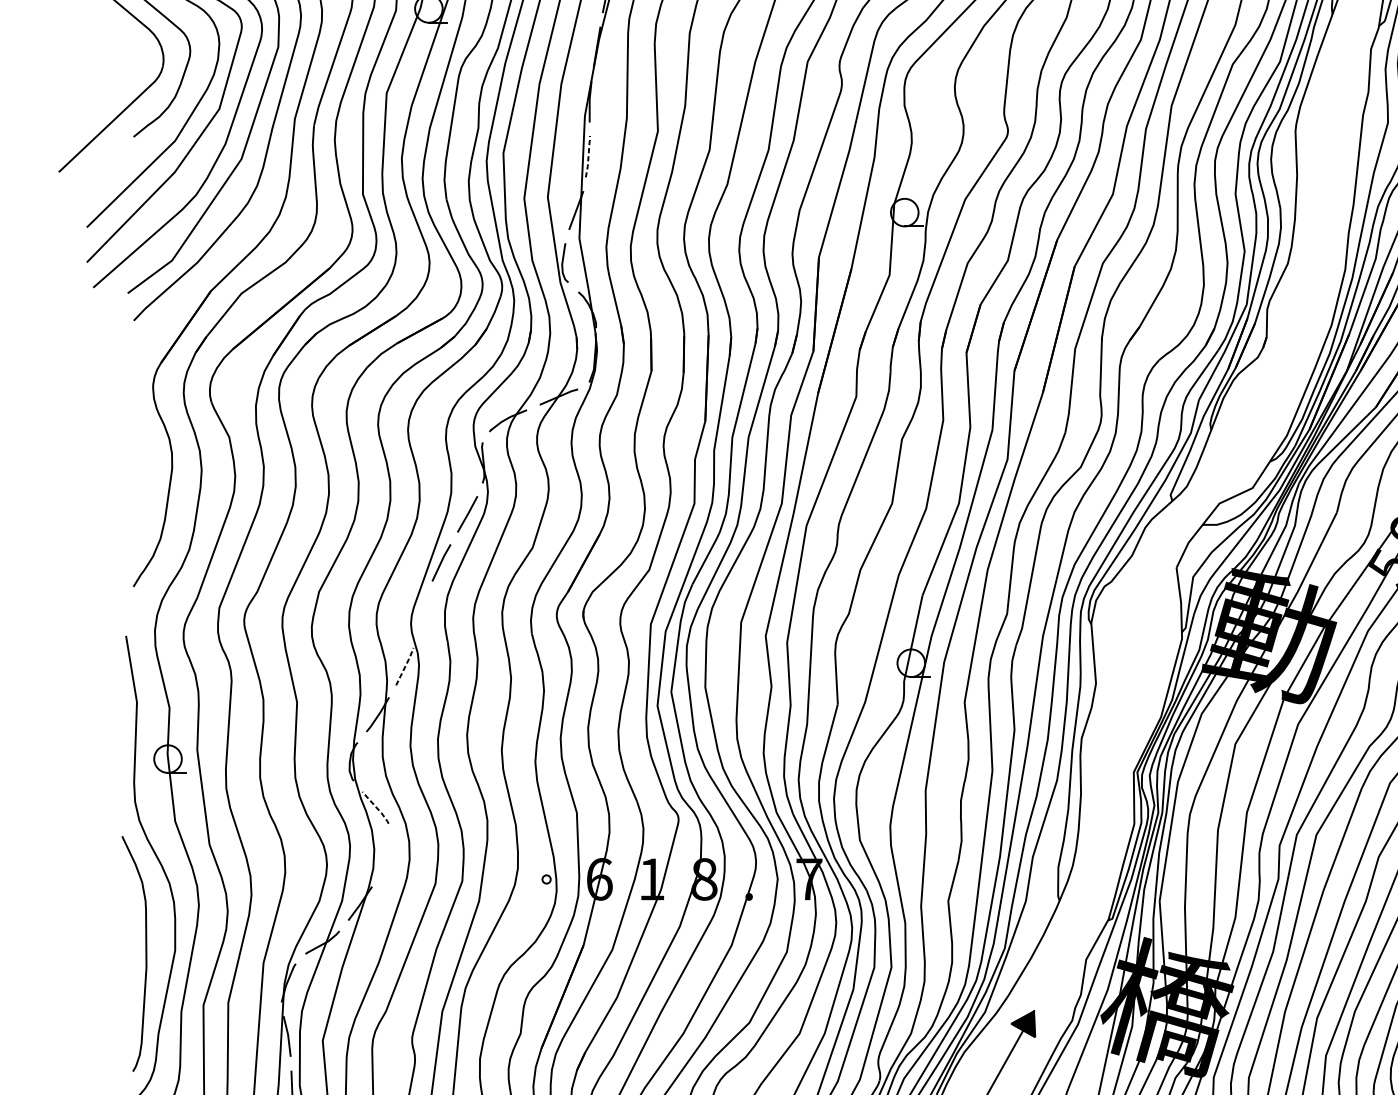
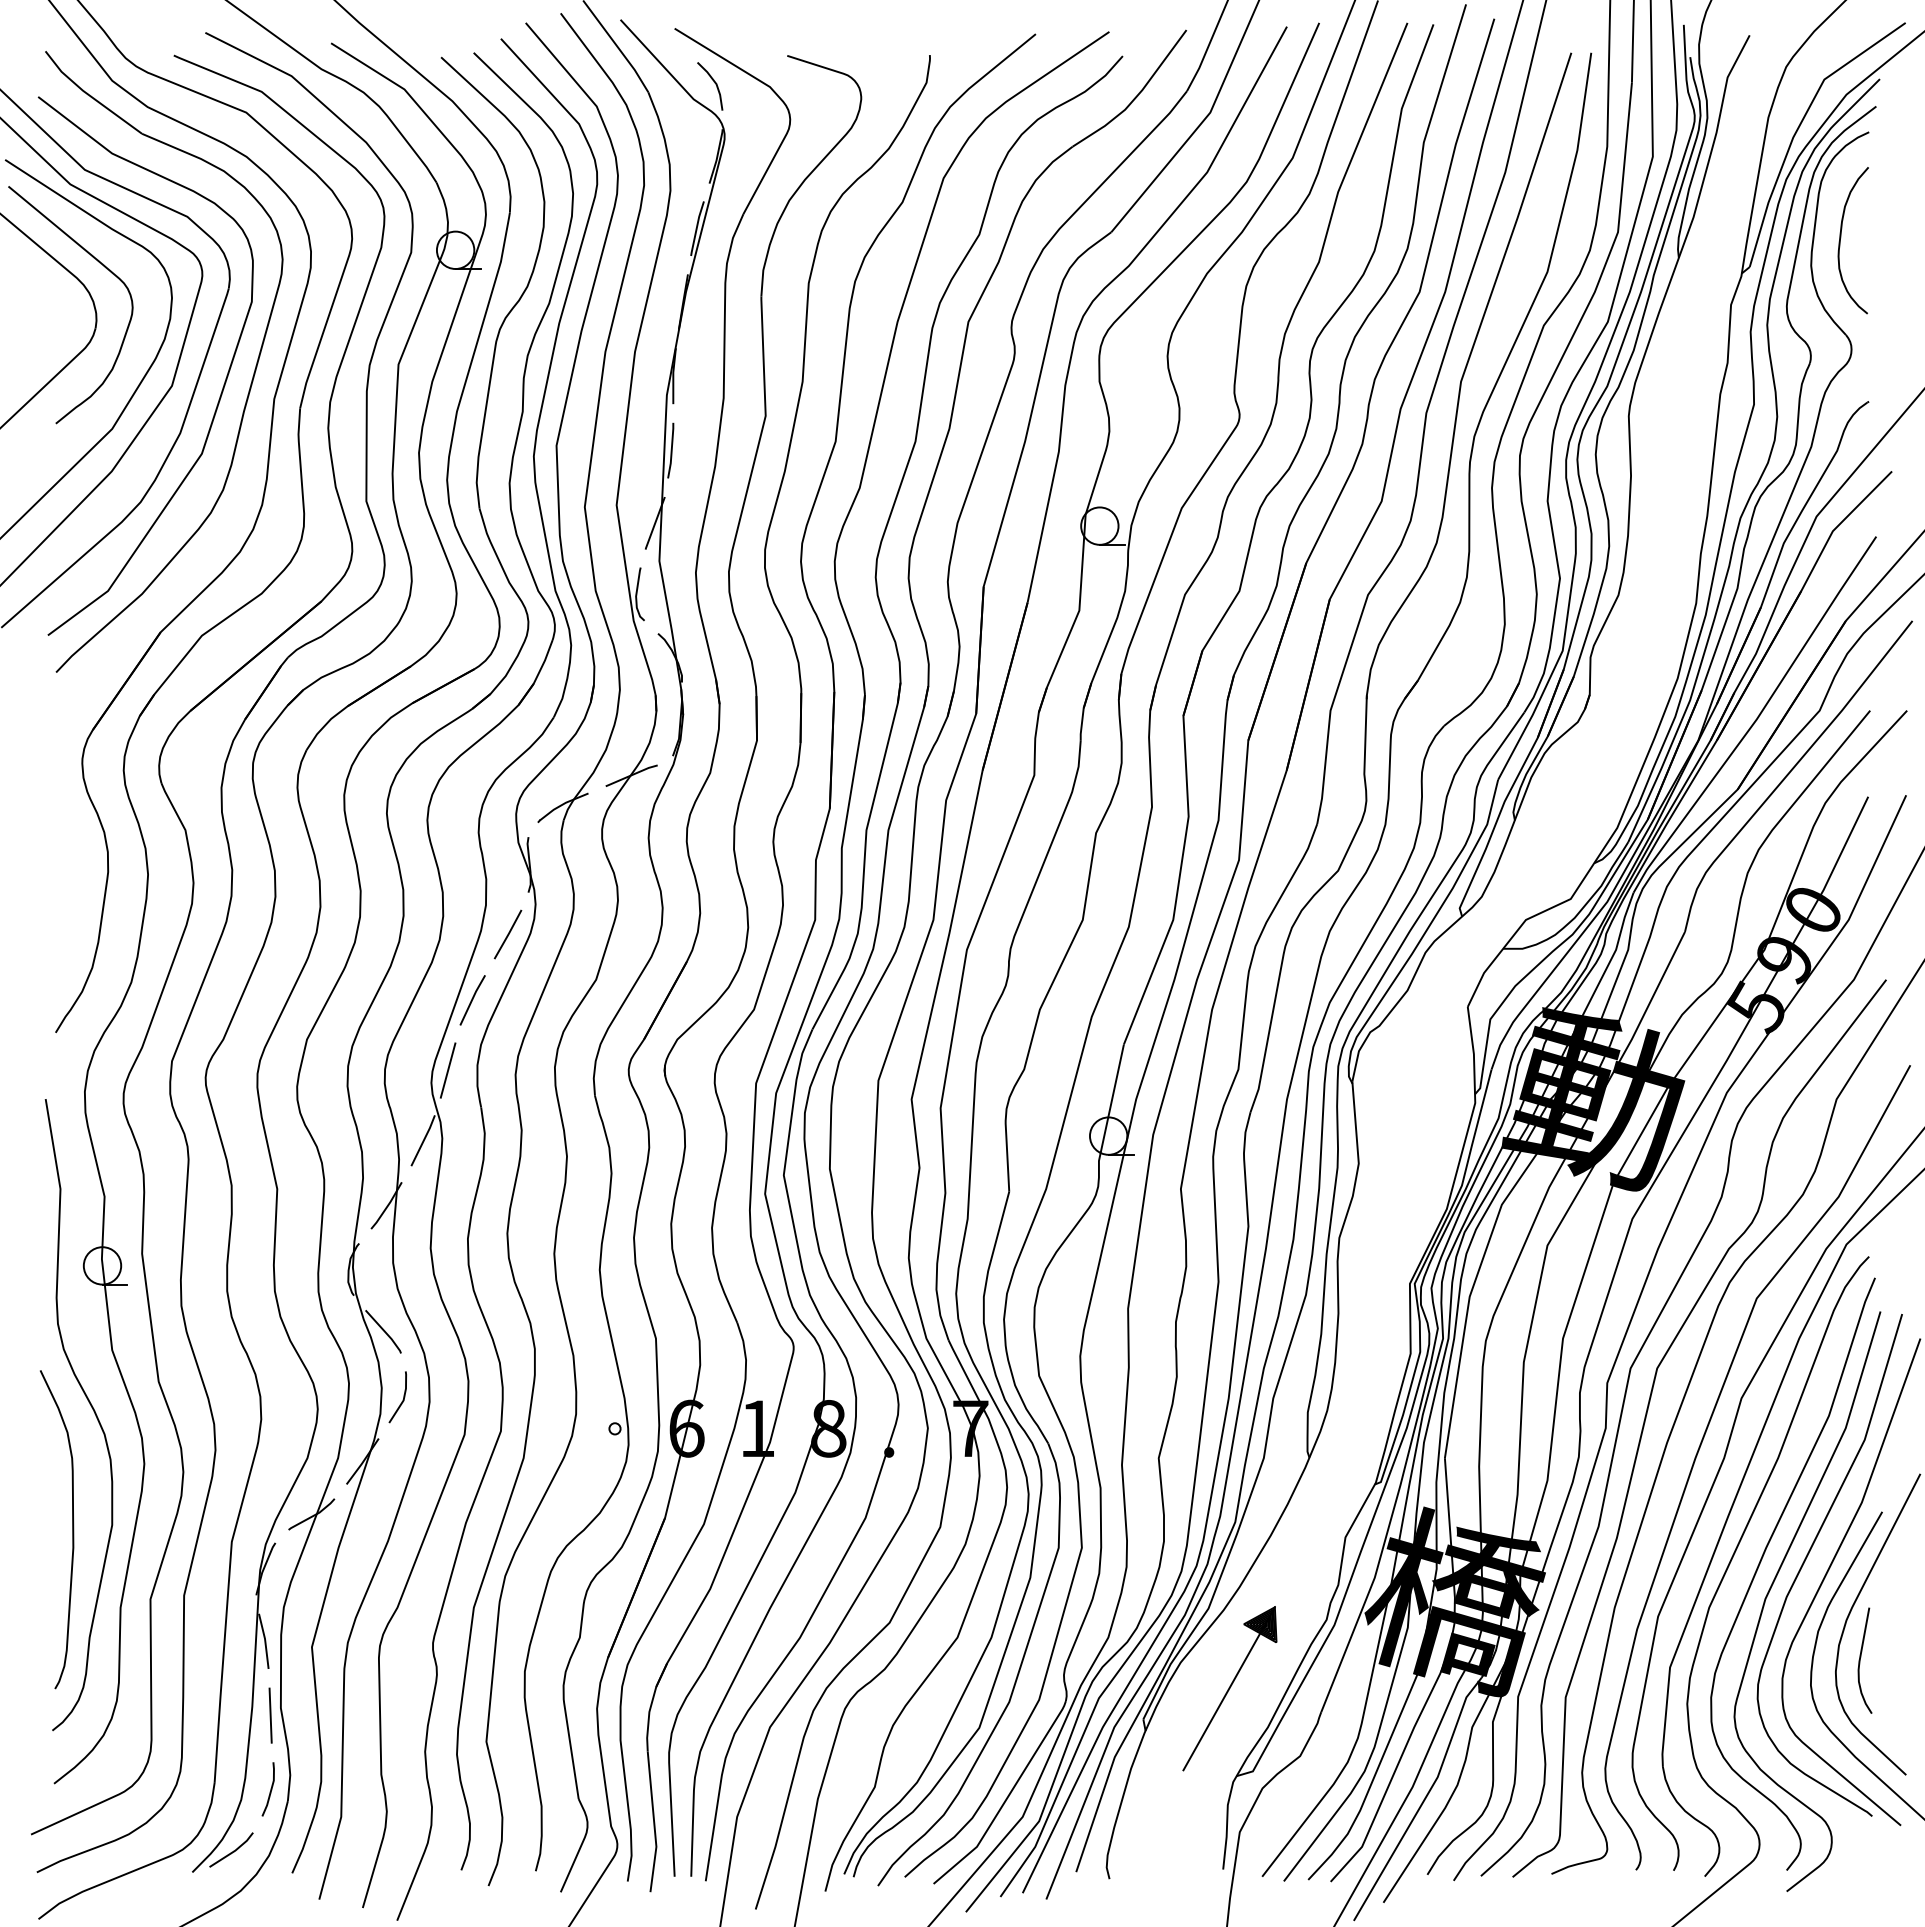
line: (588, 156) -> (671, 450), dashed -> solid
line: (422, 614) -> (447, 1070), added
line: (405, 666) -> (423, 1140), dashed -> solid
line: (376, 807) -> (384, 1331), dashed -> solid
line: (389, 857) -> (402, 1399), added

